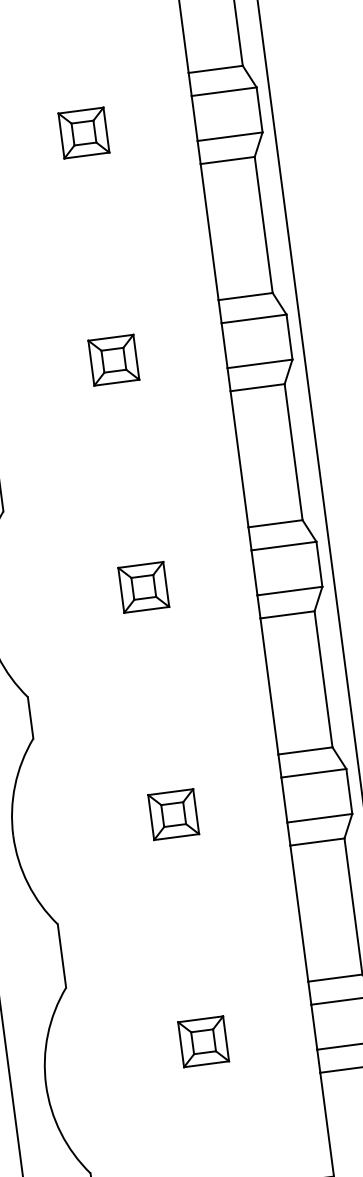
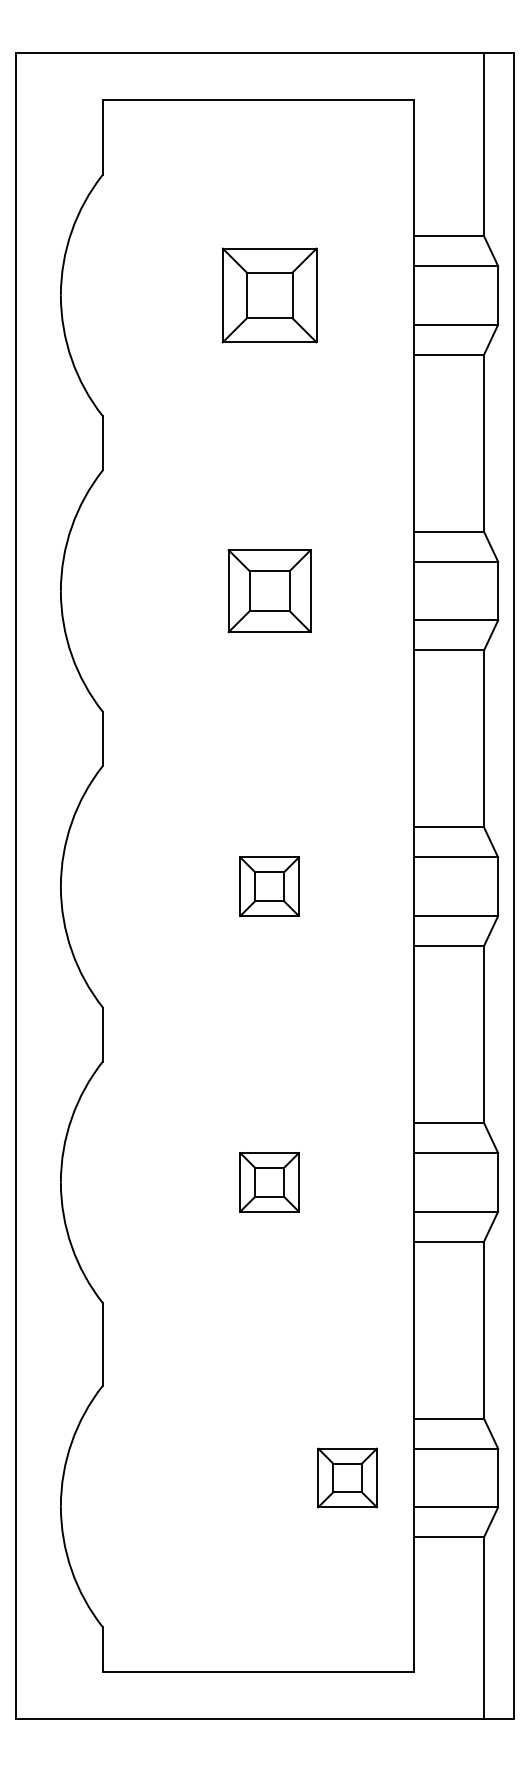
part: (83, 133) -> (269, 295), size x1.6
part: (113, 359) -> (269, 590), size x1.4
part: (203, 1041) -> (347, 1477), moved

